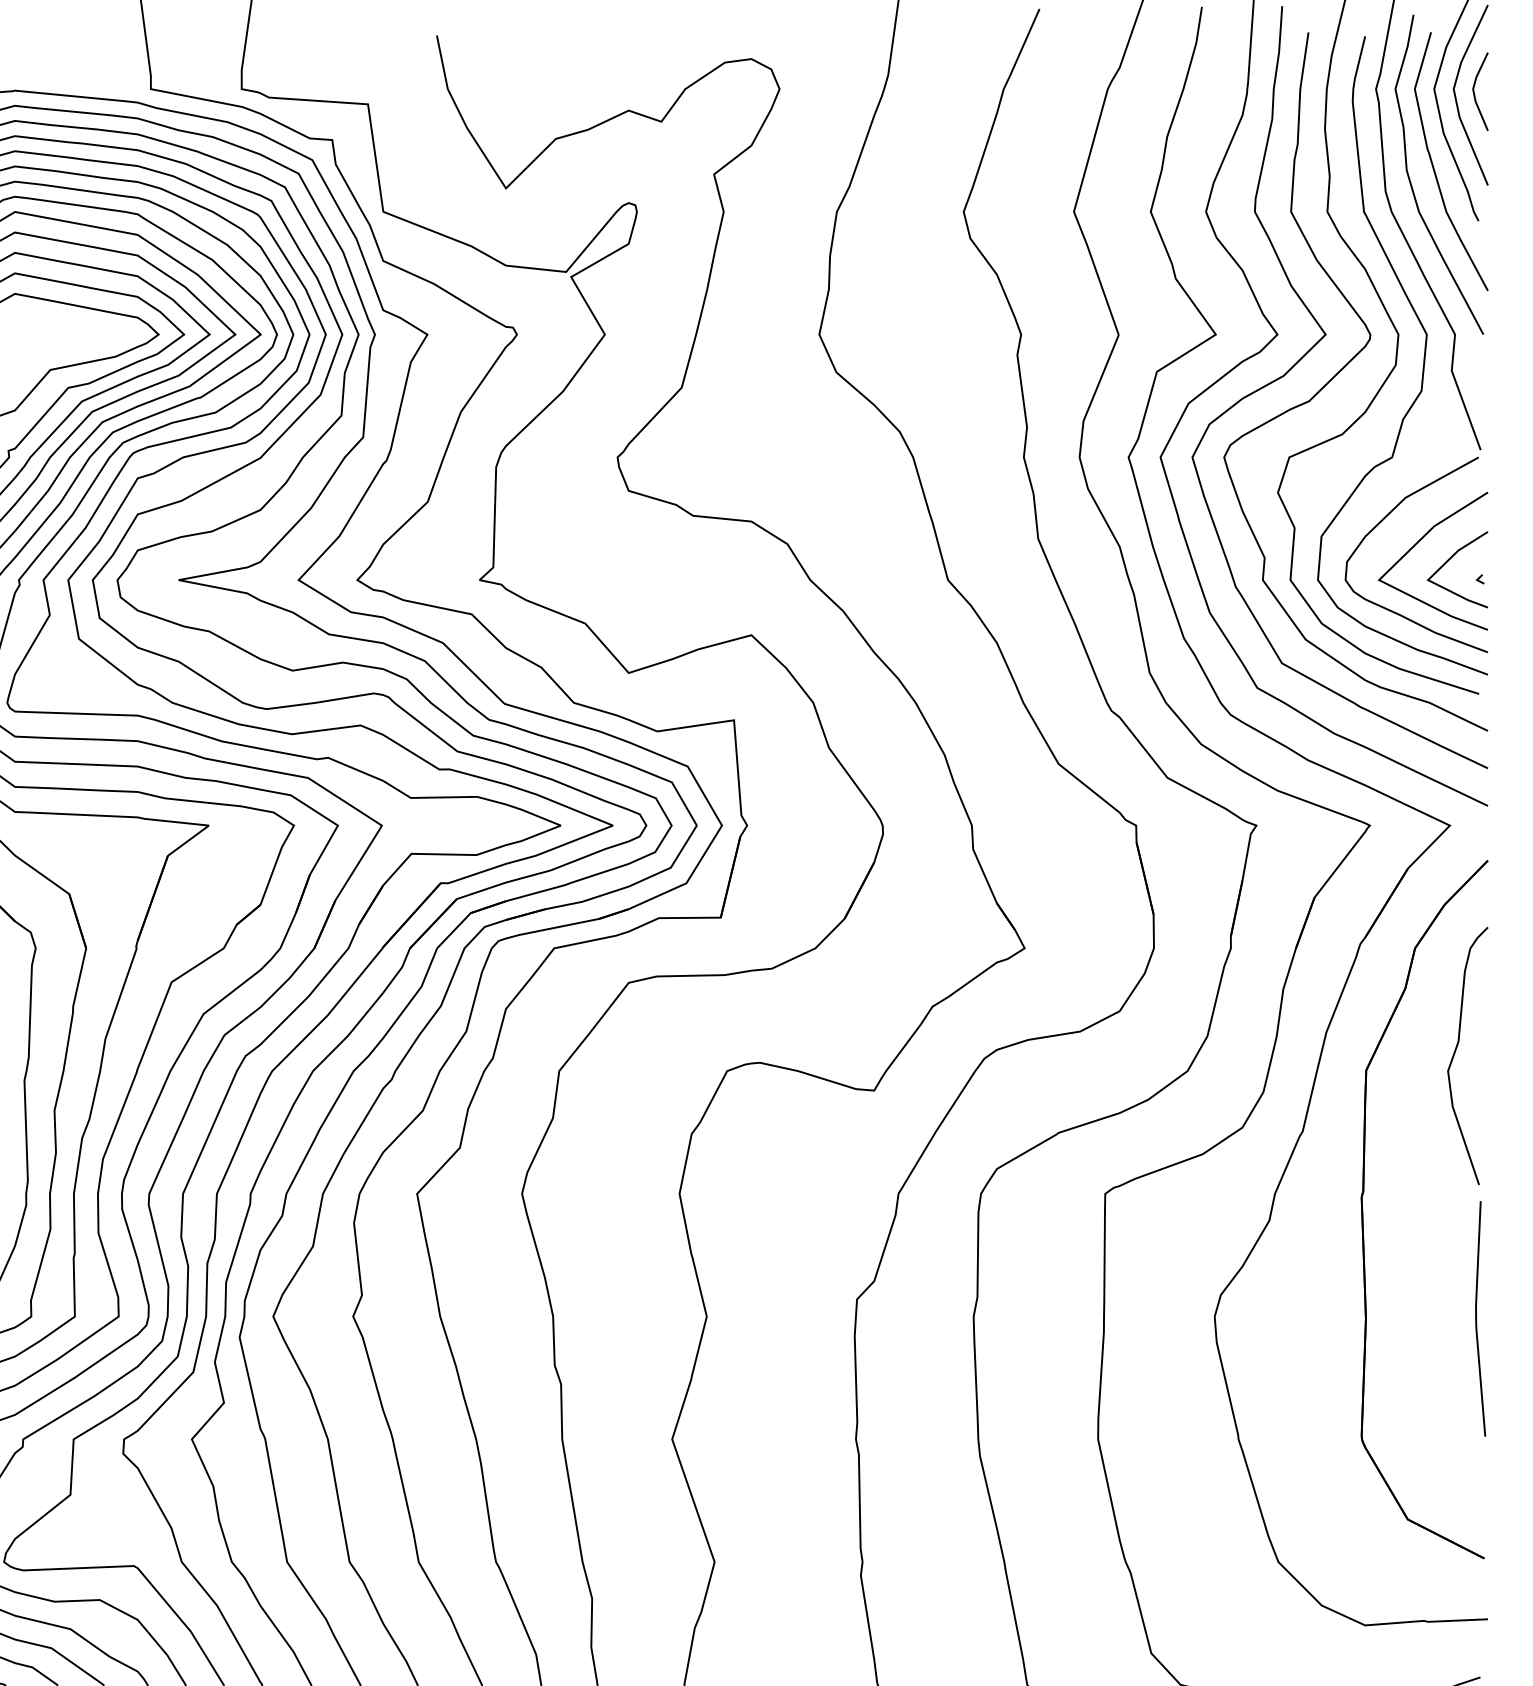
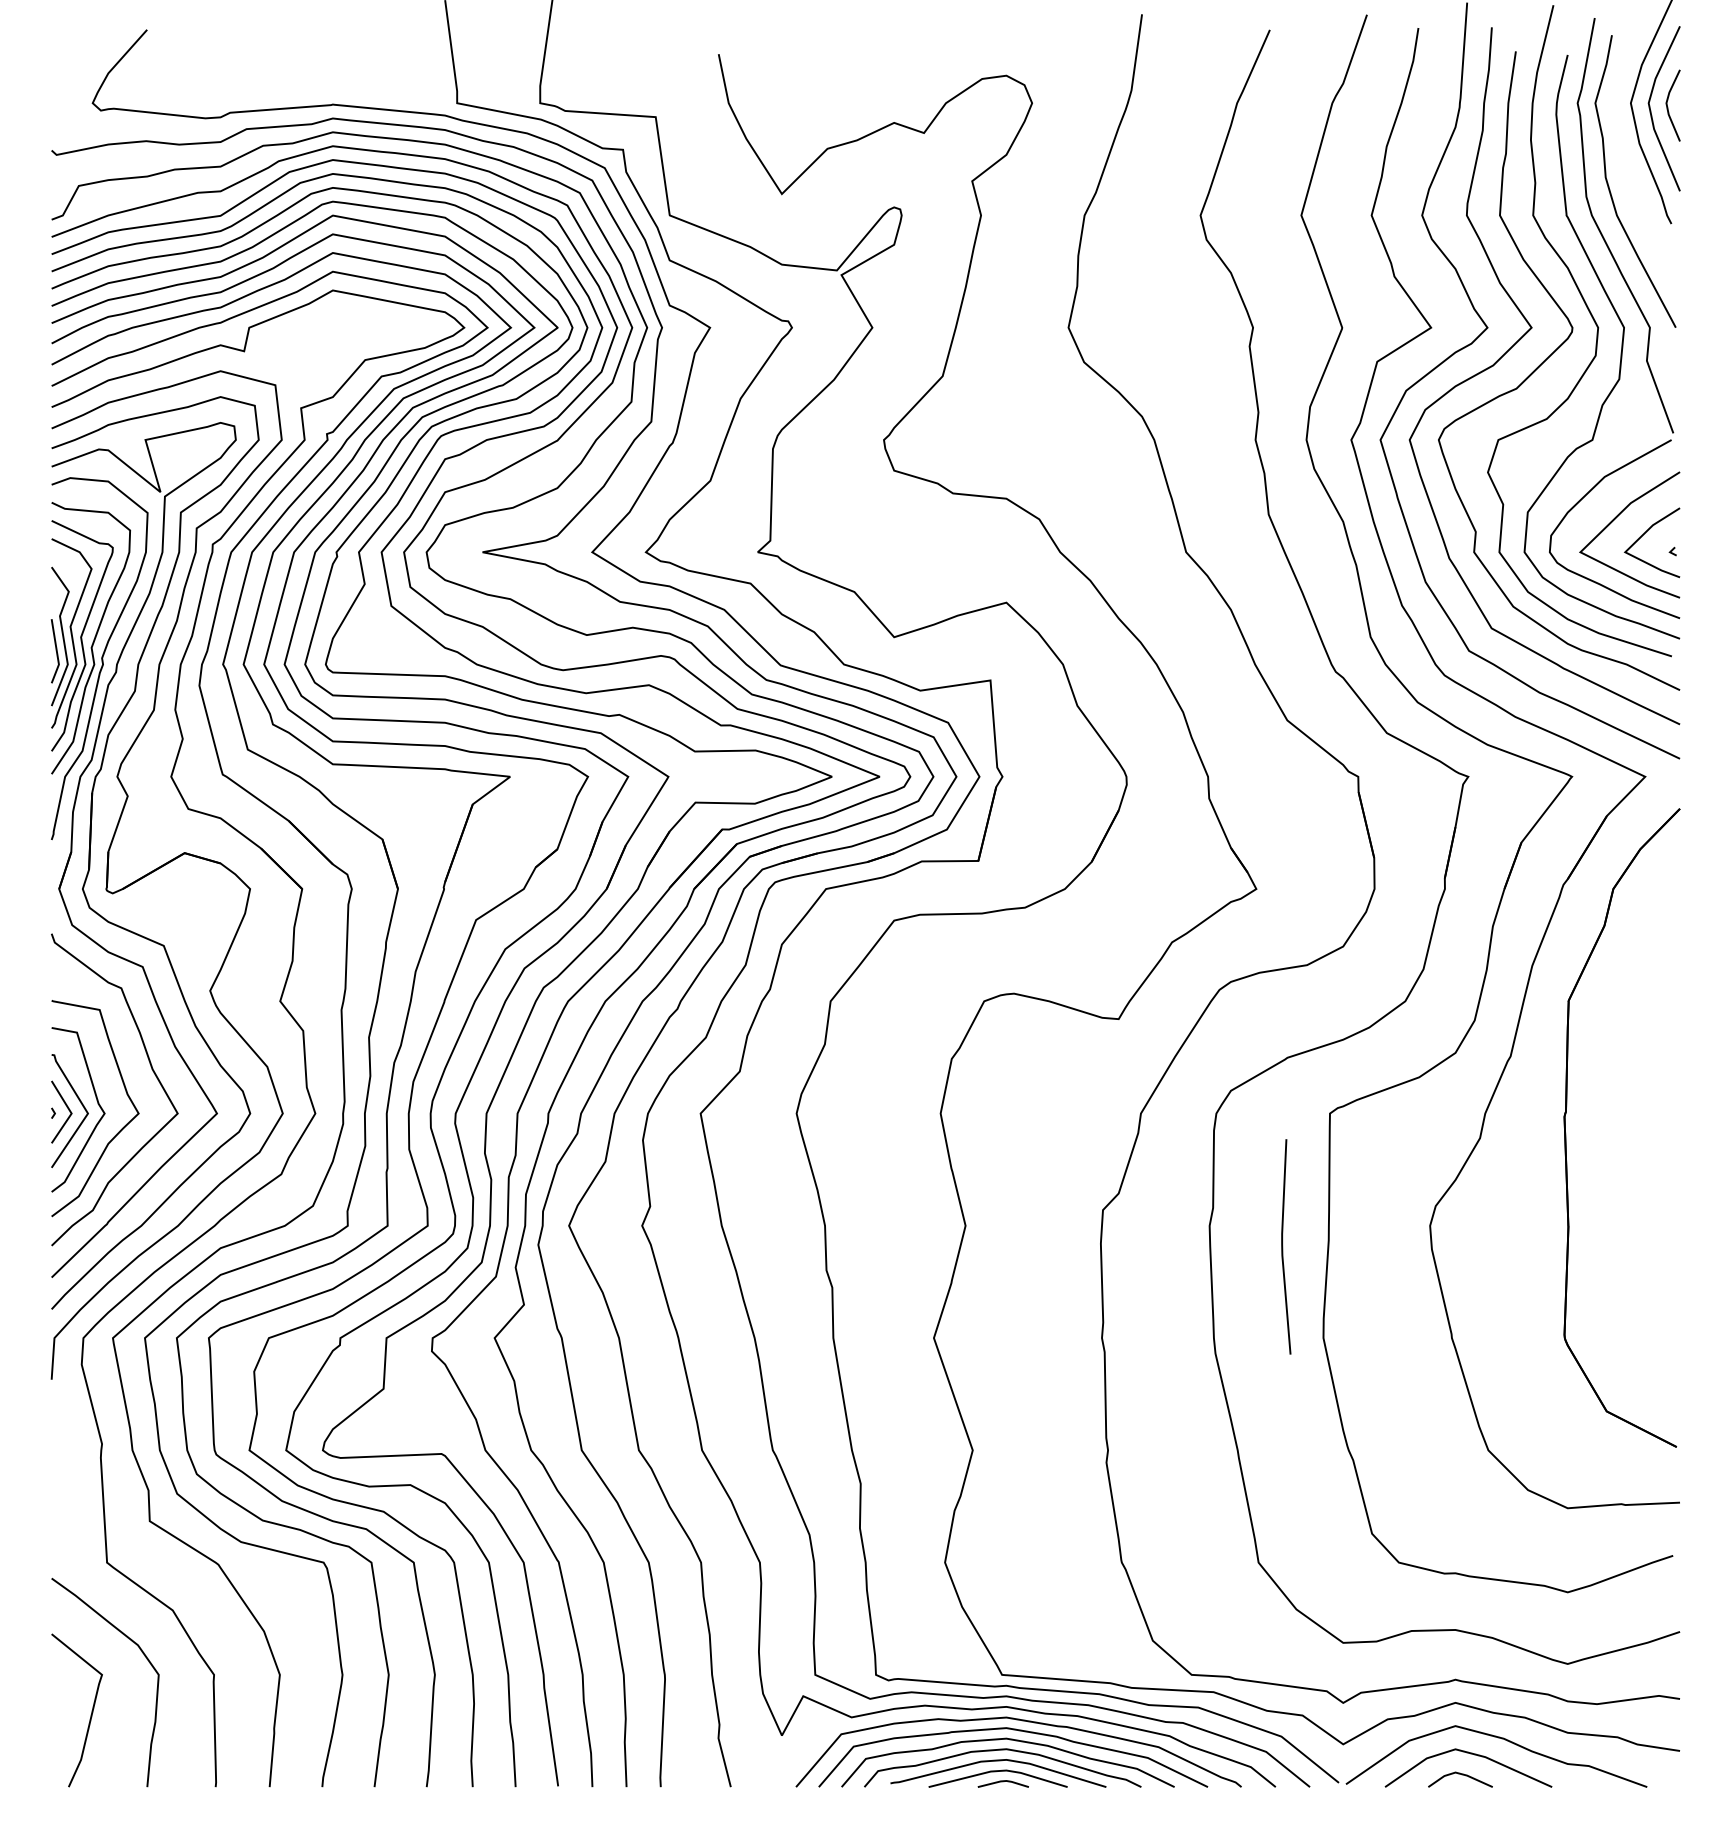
curve: (1434, 168) -> (1631, 175), removed
curve: (1456, 1050) -> (1651, 982), removed
line: (1477, 1318) -> (1283, 1246), moved

